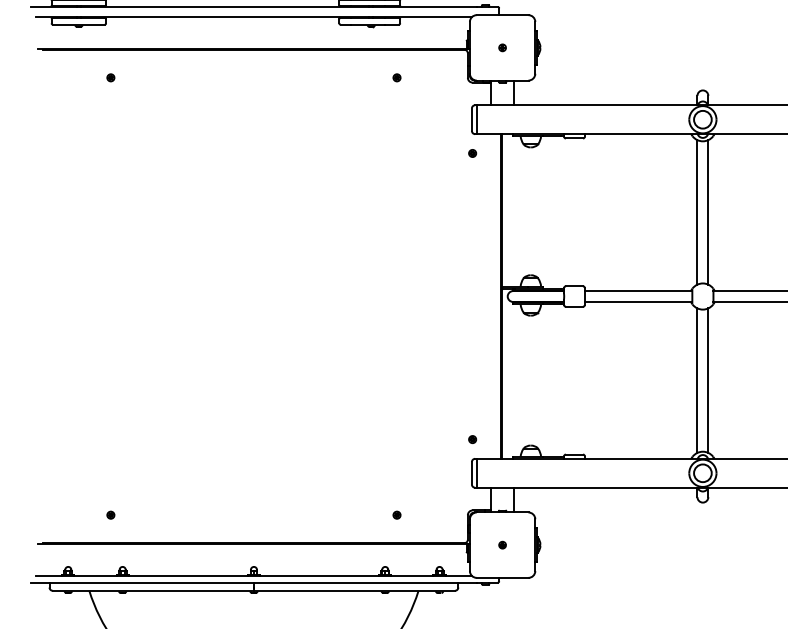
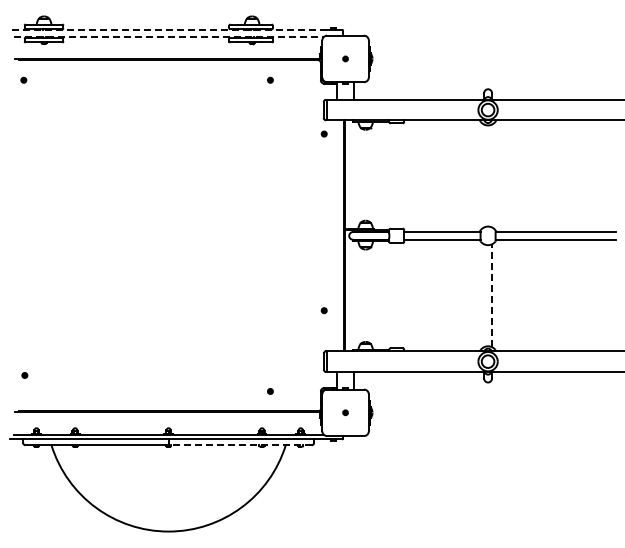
line: (253, 6) -> (168, 29), solid -> dashed
line: (255, 17) -> (169, 37), solid -> dashed
part: (110, 76) -> (23, 79), moved
line: (697, 211) -> (484, 175), removed
line: (707, 211) -> (491, 175), removed
line: (697, 380) -> (484, 295), removed
line: (707, 380) -> (491, 295), solid -> dashed
part: (471, 439) -> (323, 310), moved
part: (110, 515) -> (24, 375), moved
line: (354, 591) -> (240, 445), solid -> dashed

